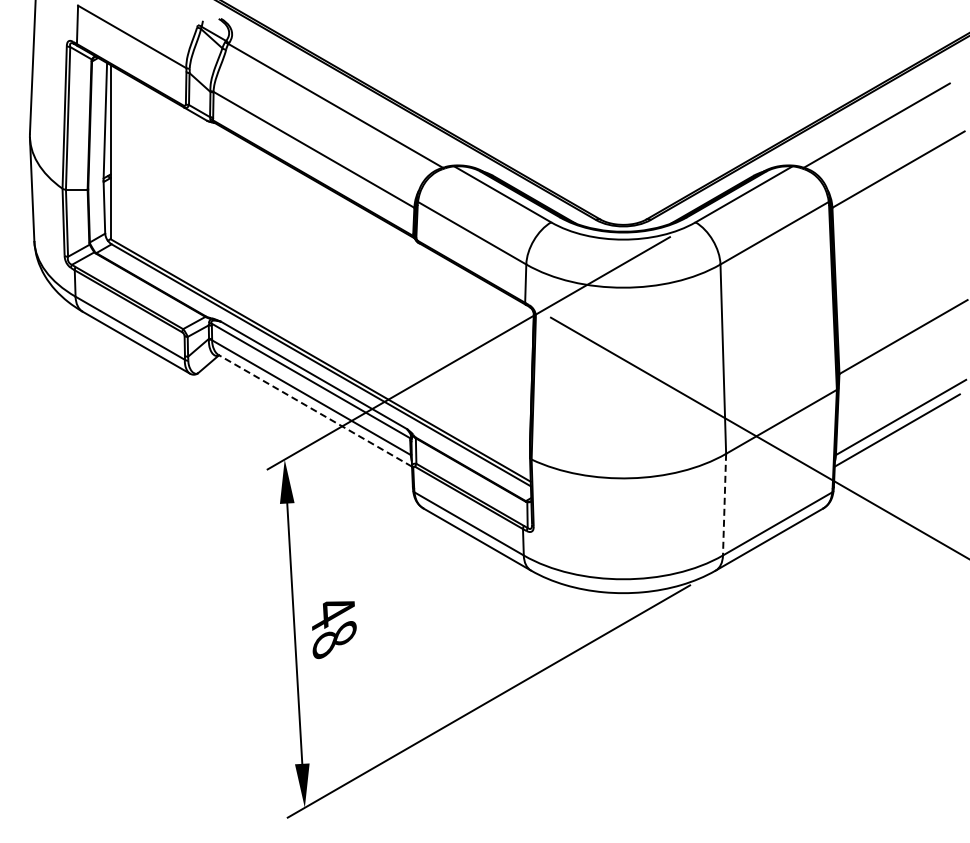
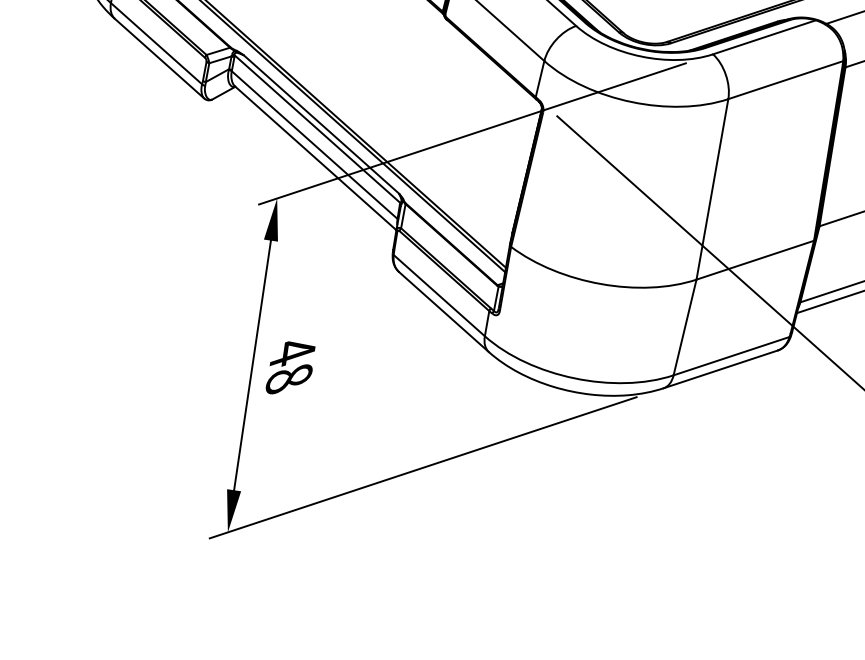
line: (315, 410) -> (315, 158), dashed -> solid
line: (724, 504) -> (685, 327), dashed -> solid

